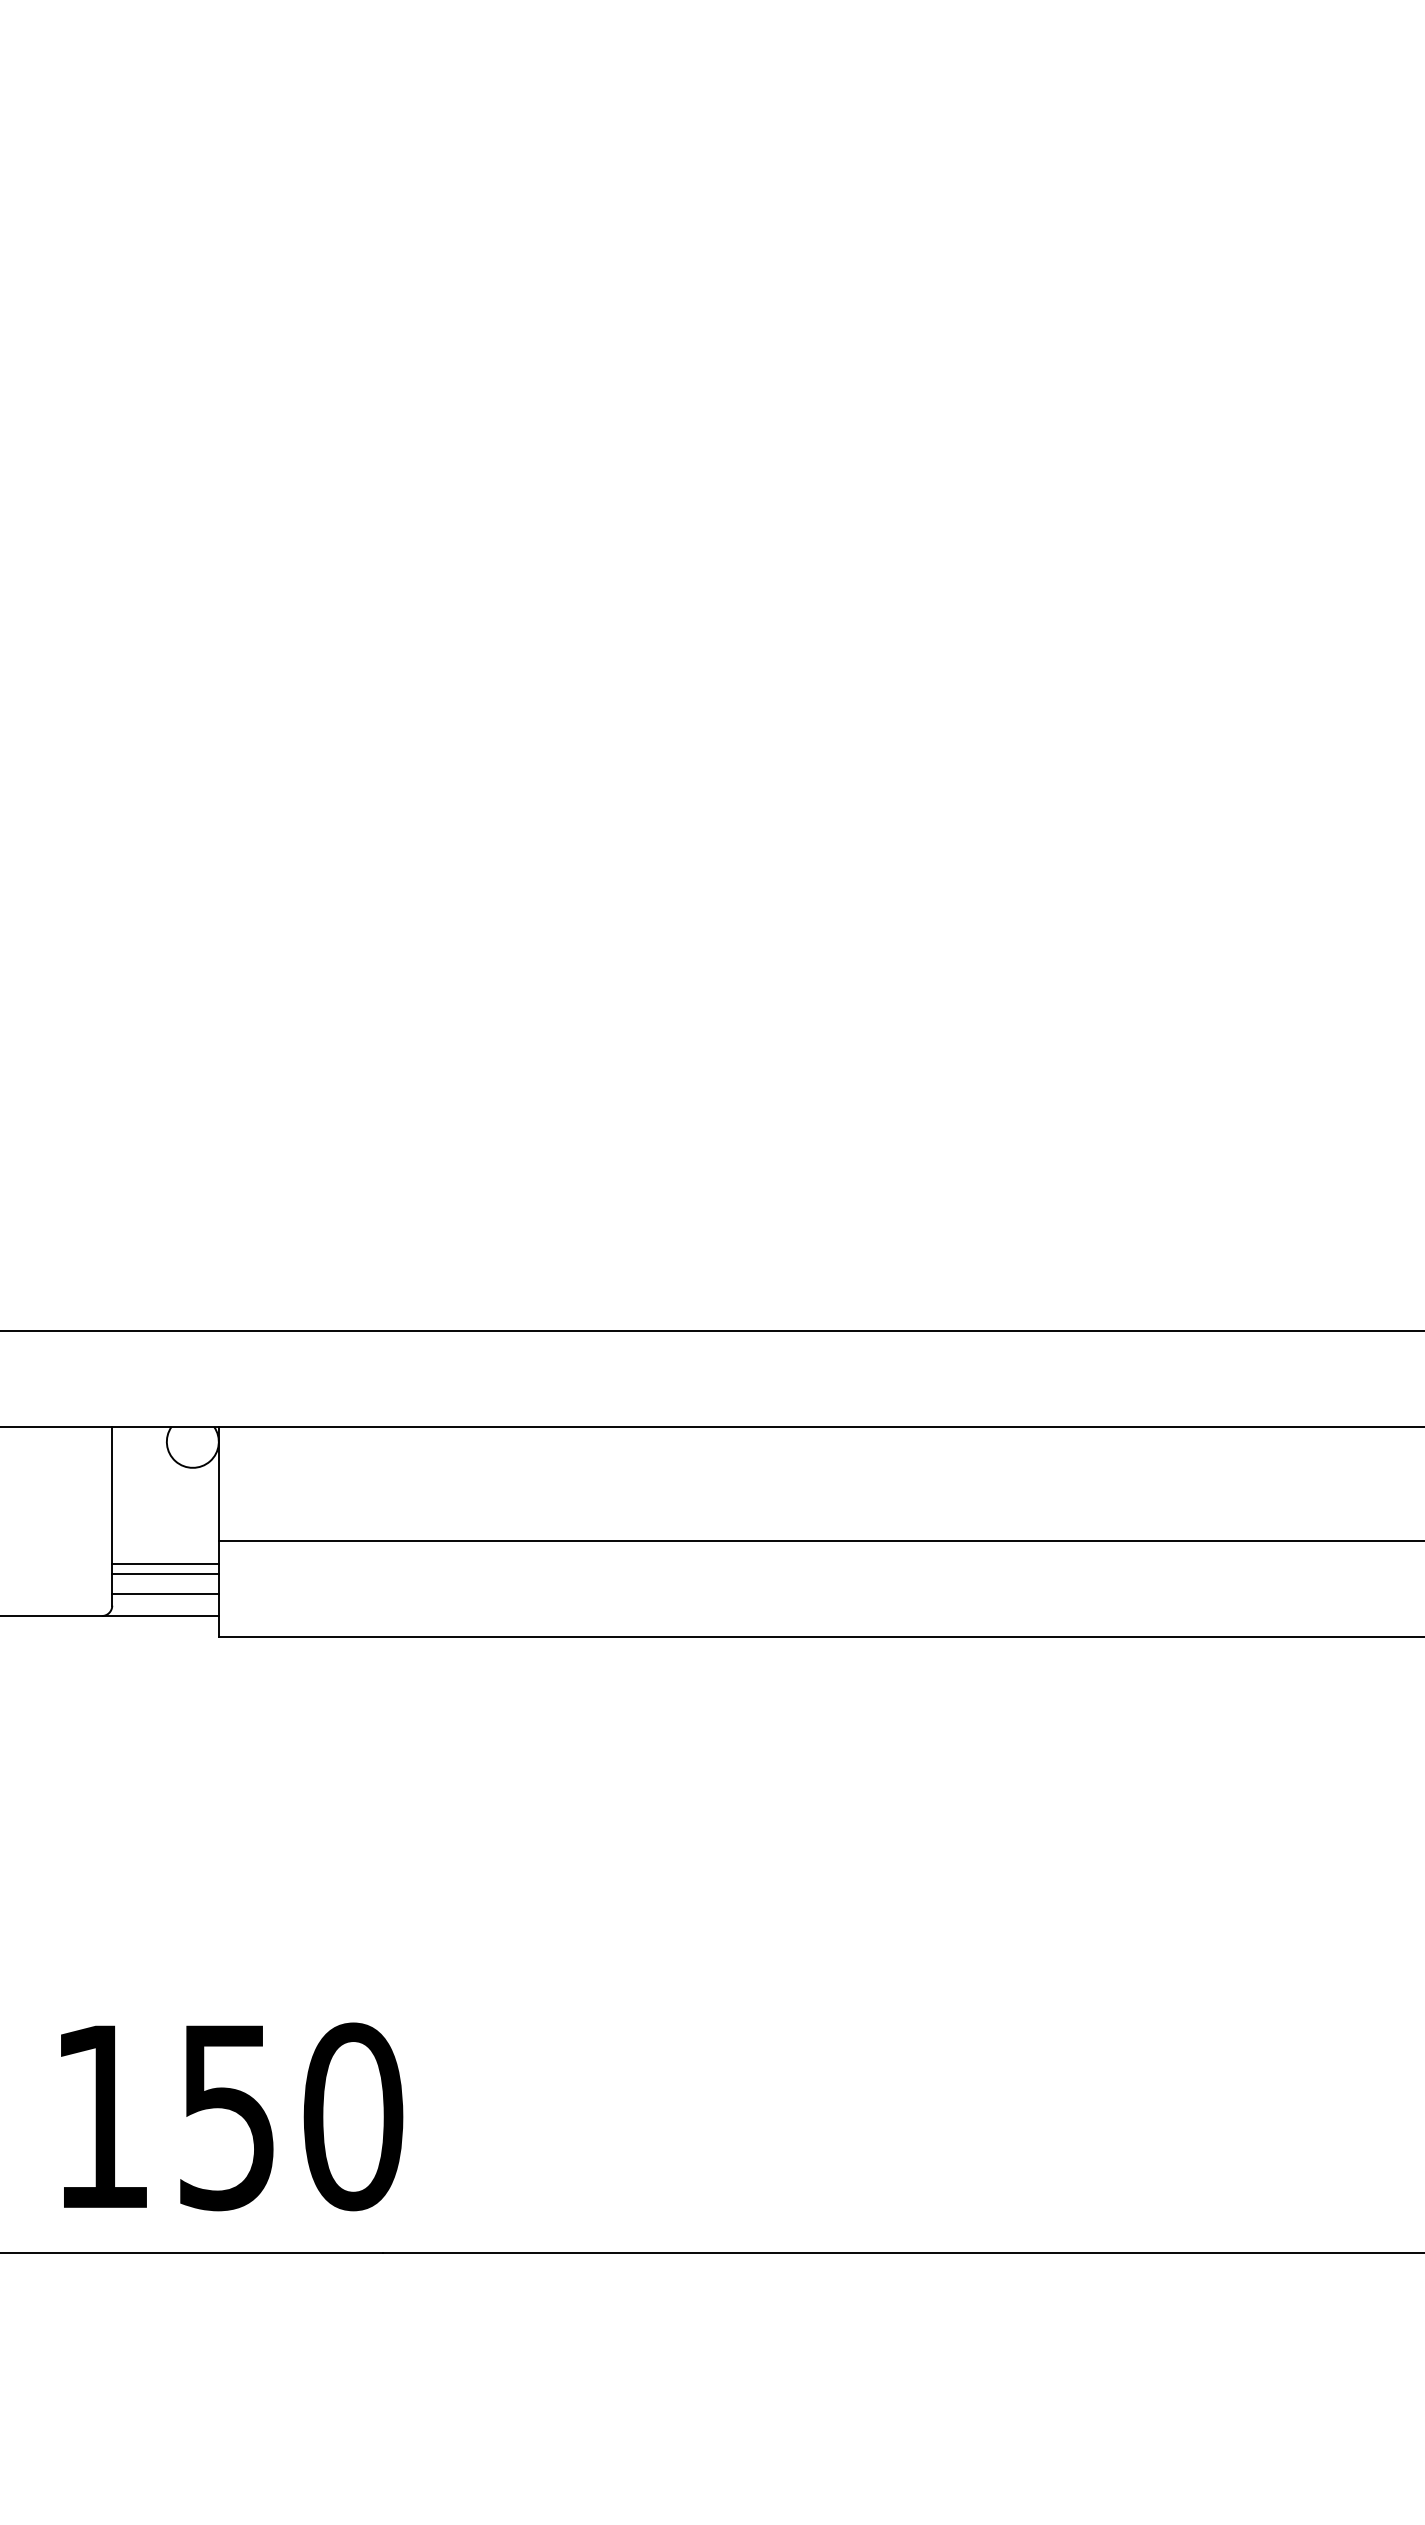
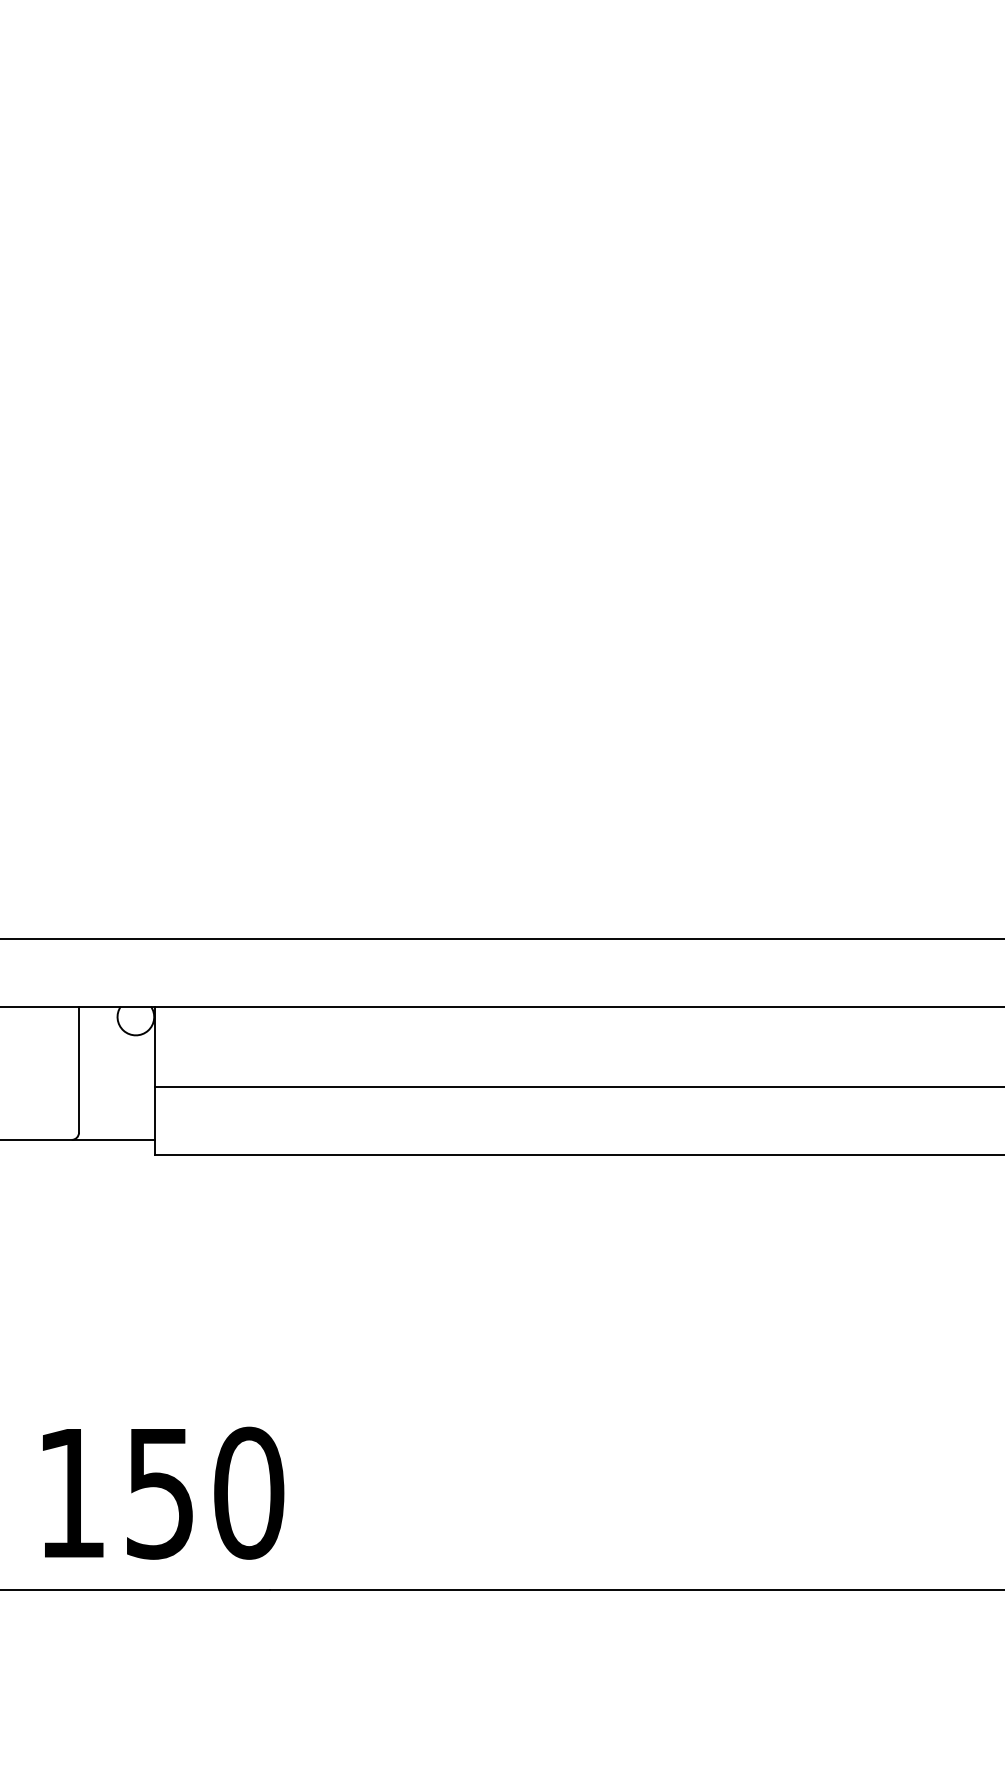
line: (165, 1564) -> (116, 1103), removed
line: (165, 1574) -> (116, 1110), removed
line: (165, 1593) -> (116, 1124), removed

